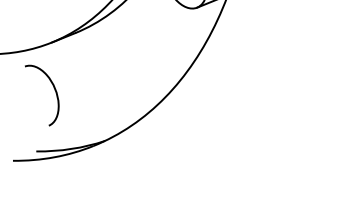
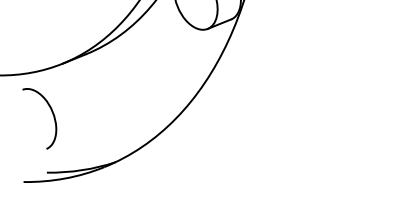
curve: (53, 89) -> (51, 112), moved

